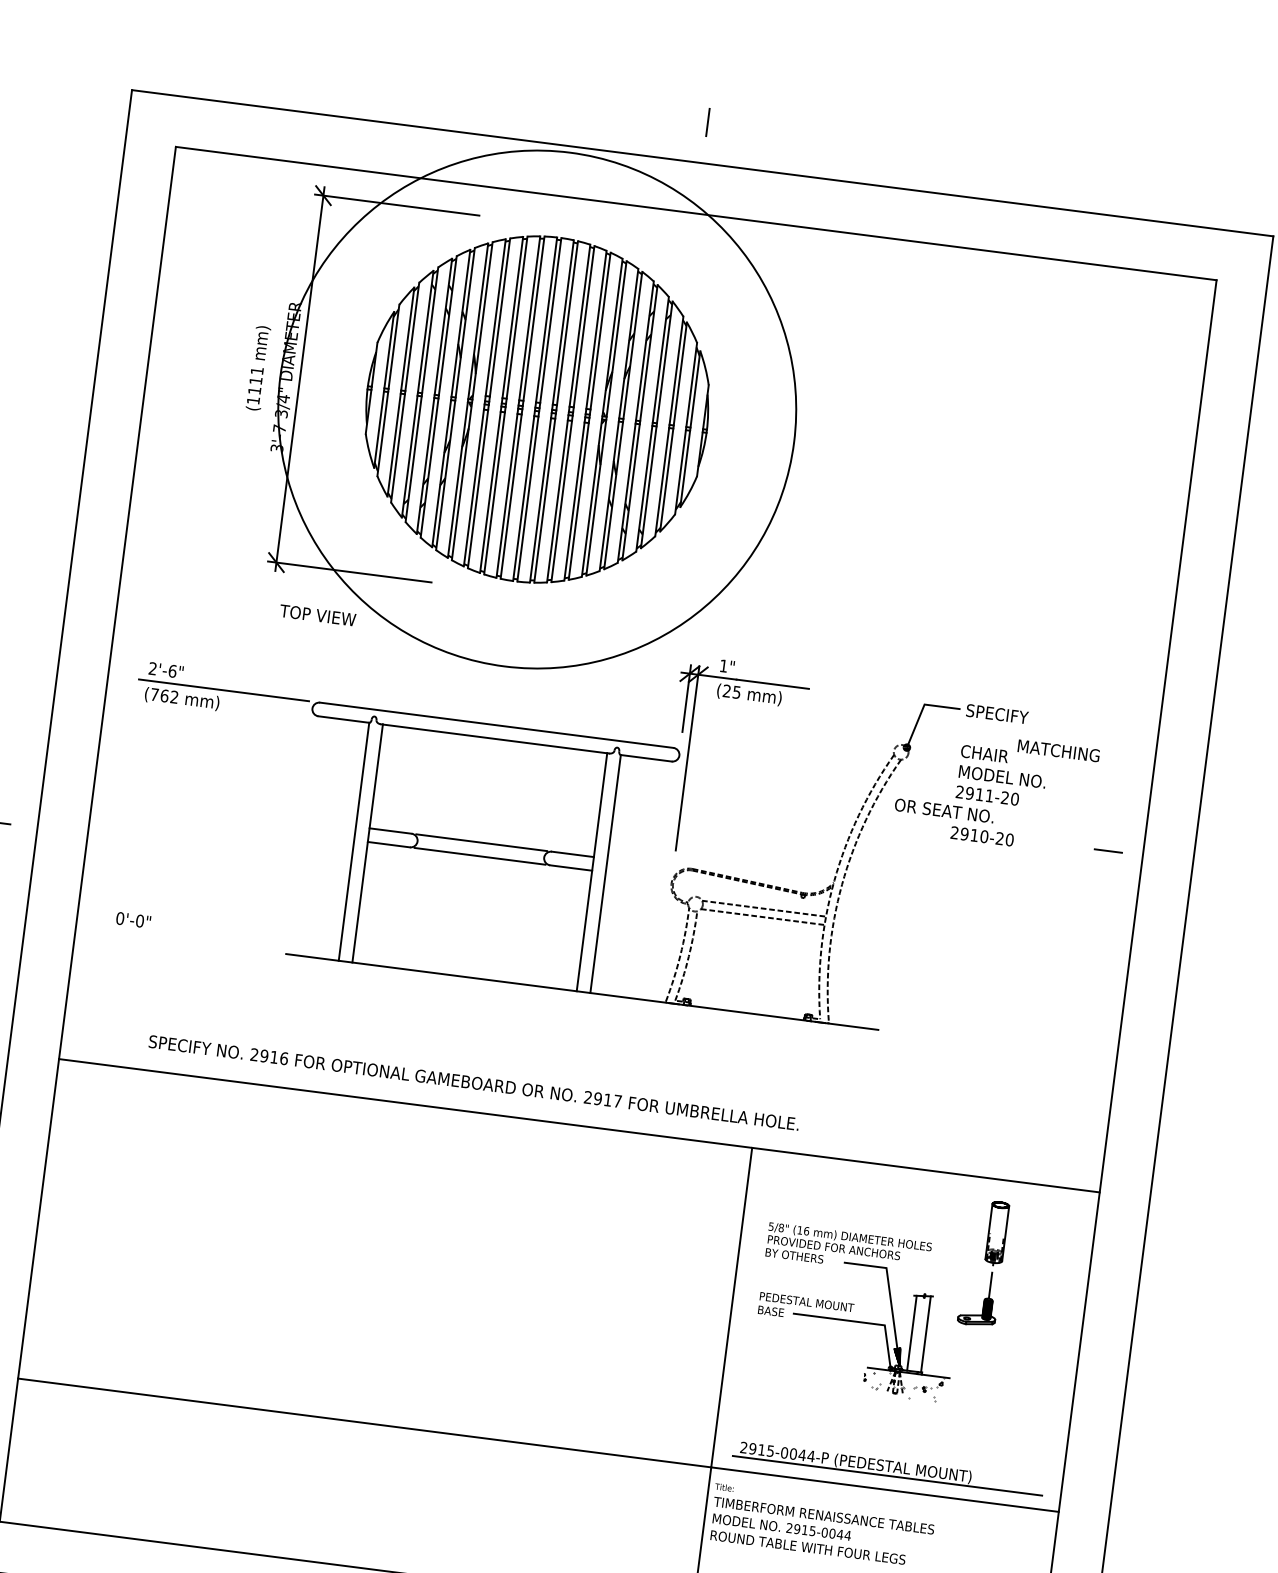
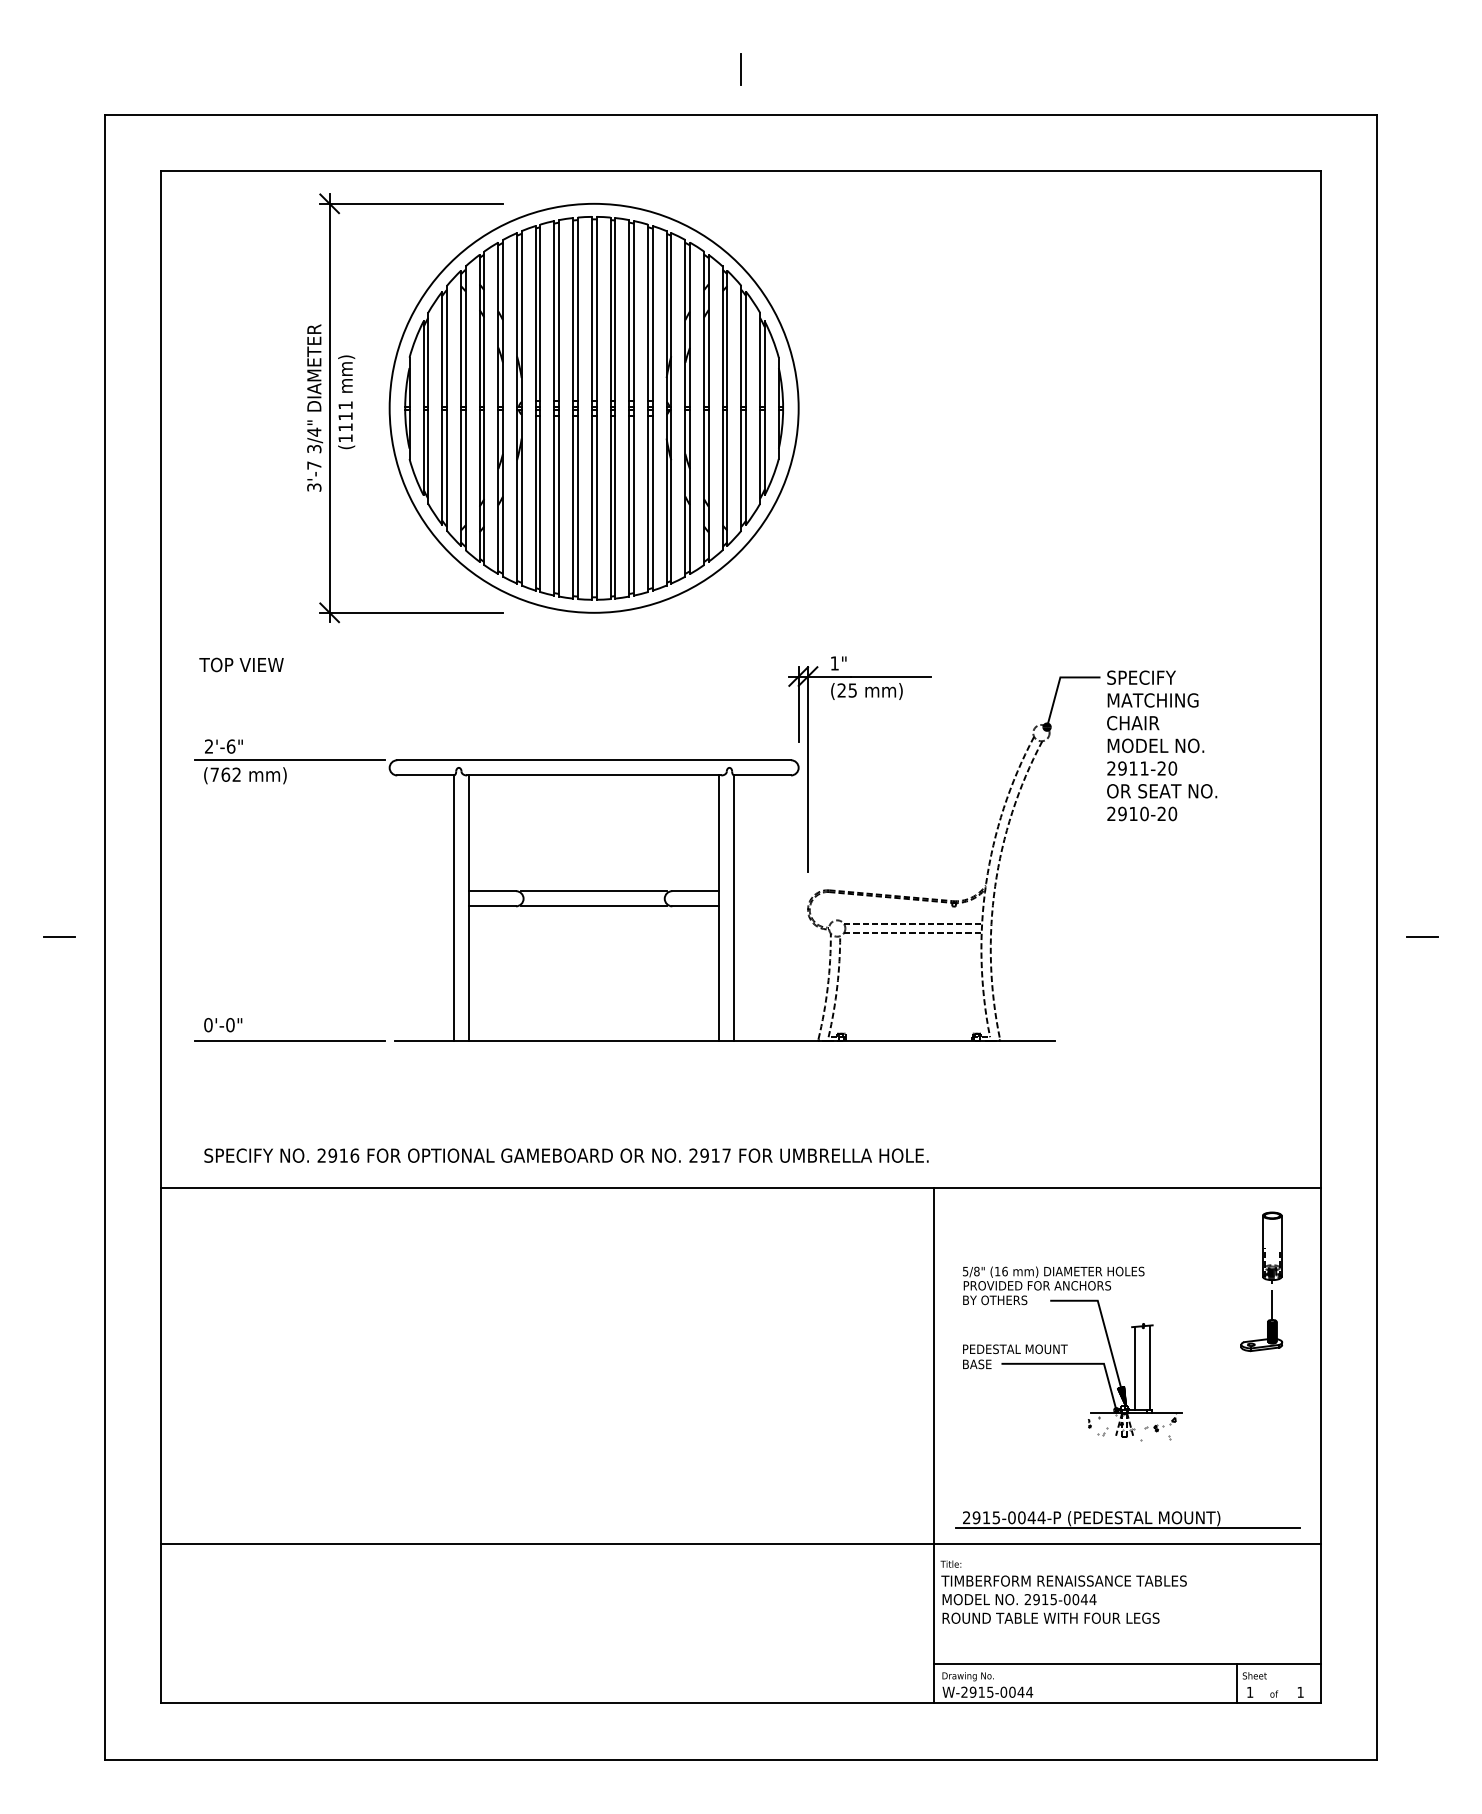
text: (258, 368) -> (346, 402), moved
circle: (536, 408) -> (593, 407), size x0.71
text: (317, 615) -> (241, 664), moved
text: (1058, 750) -> (1152, 700), moved
text: (944, 811) -> (1162, 791), moved
line: (1108, 850) -> (1422, 936), moved
line: (191, 941) -> (289, 1040), added
text: (474, 1082) -> (566, 1155), moved
part: (983, 1262) -> (1261, 1281), moved

